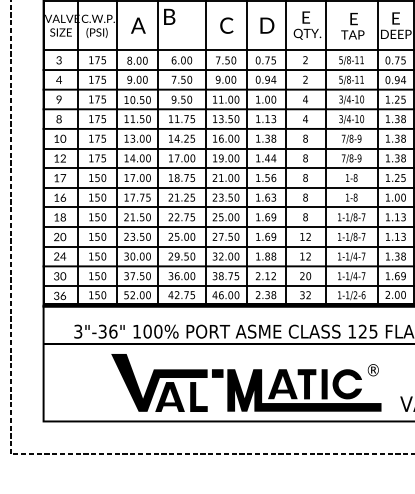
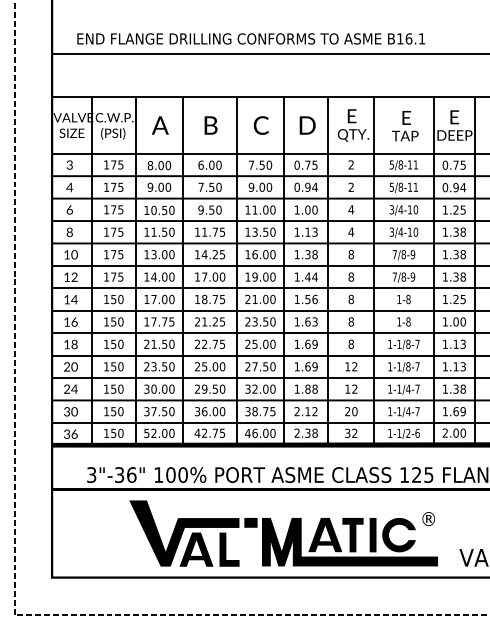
text: (169, 16) -> (210, 125), moved
text: (58, 99) -> (69, 209), 9 -> 6
text: (63, 178) -> (74, 299), 17 -> 14

